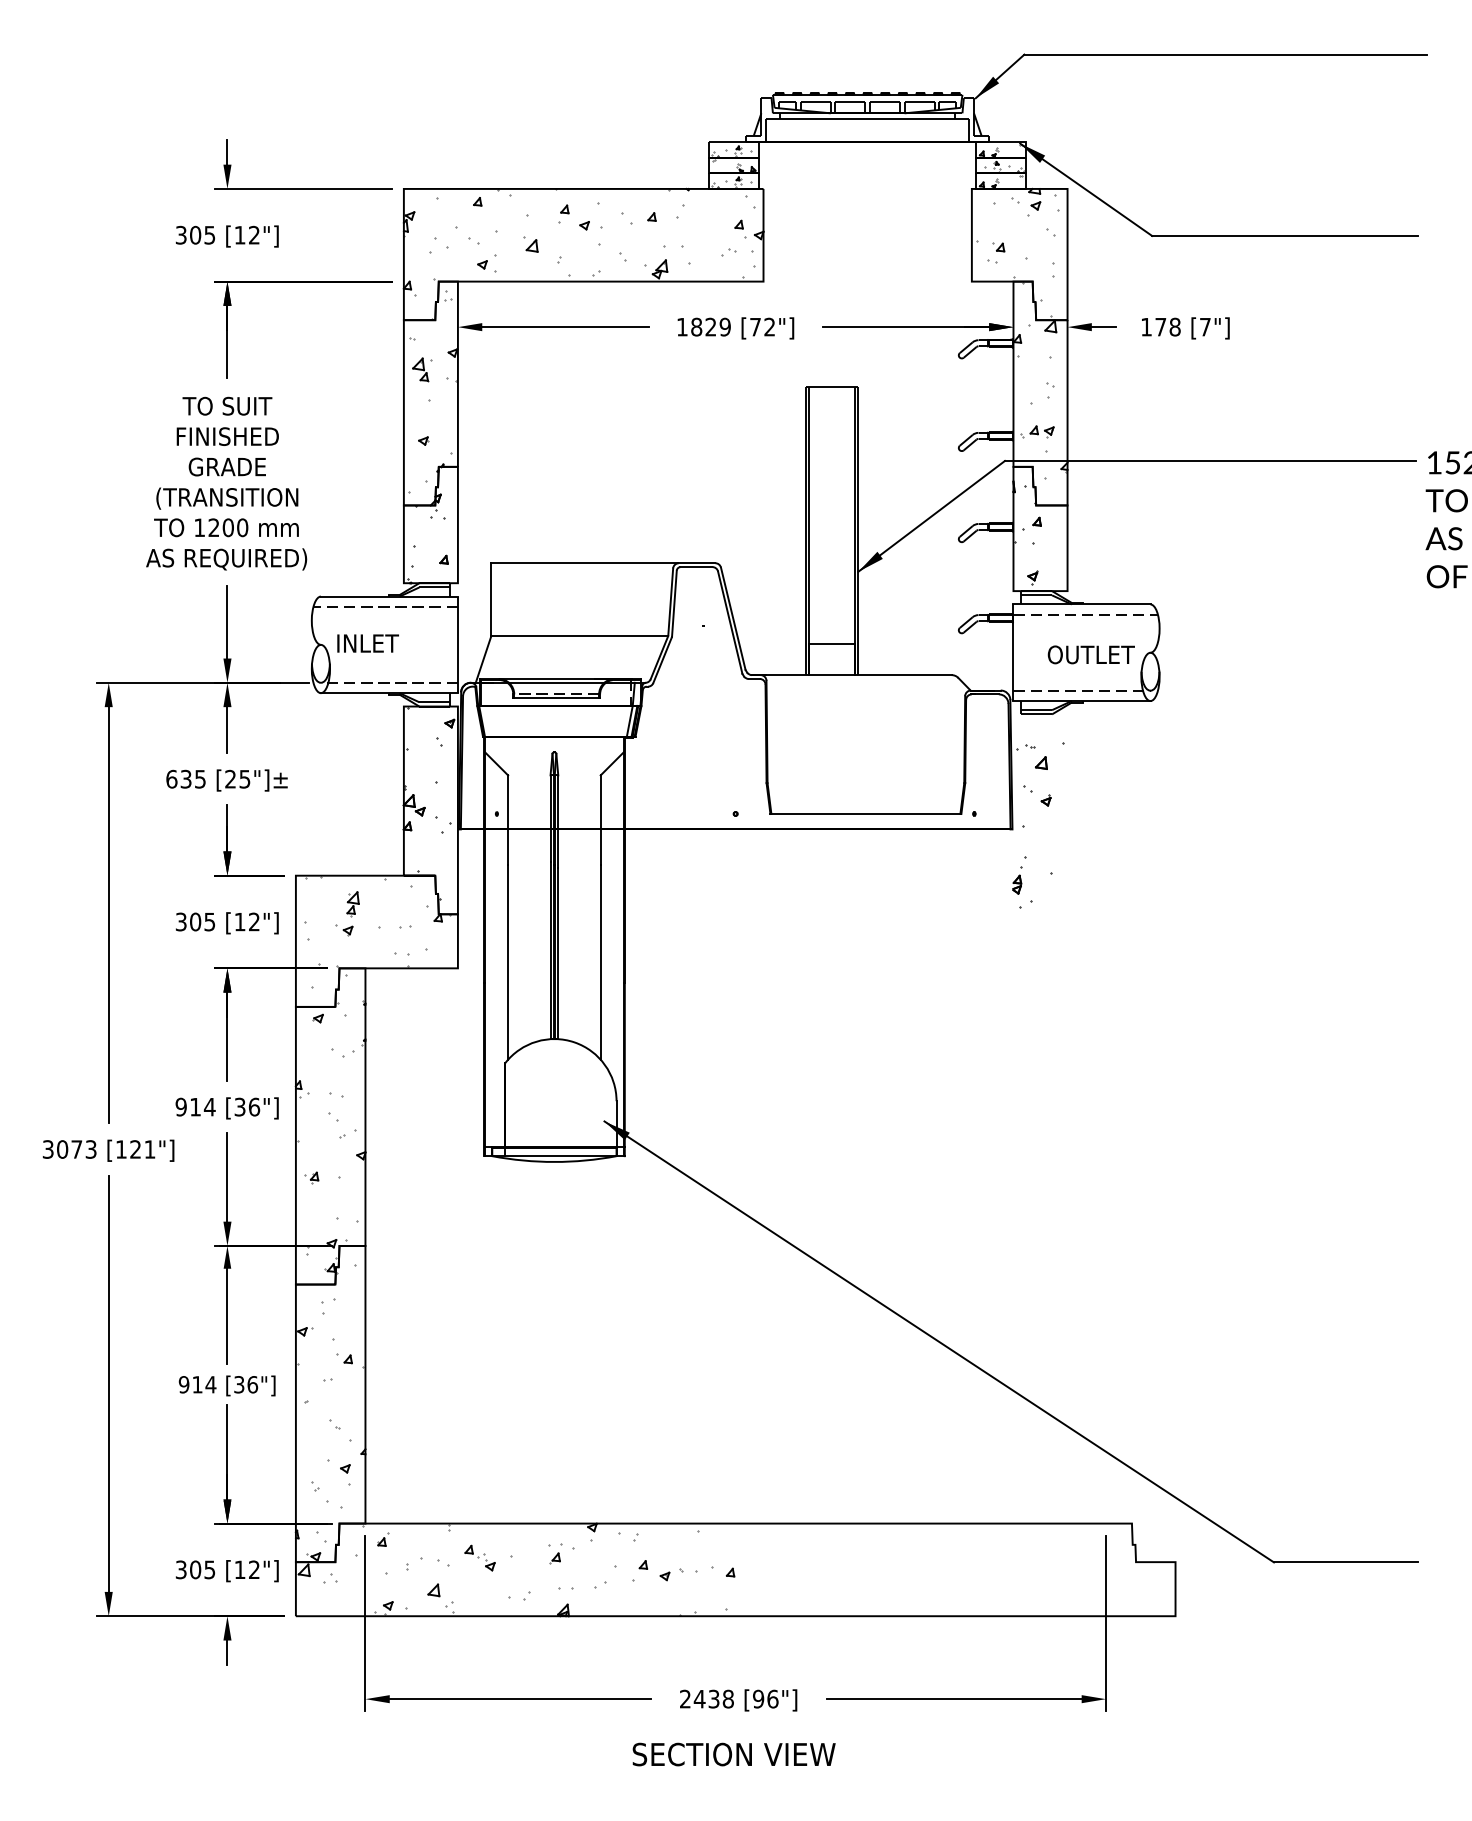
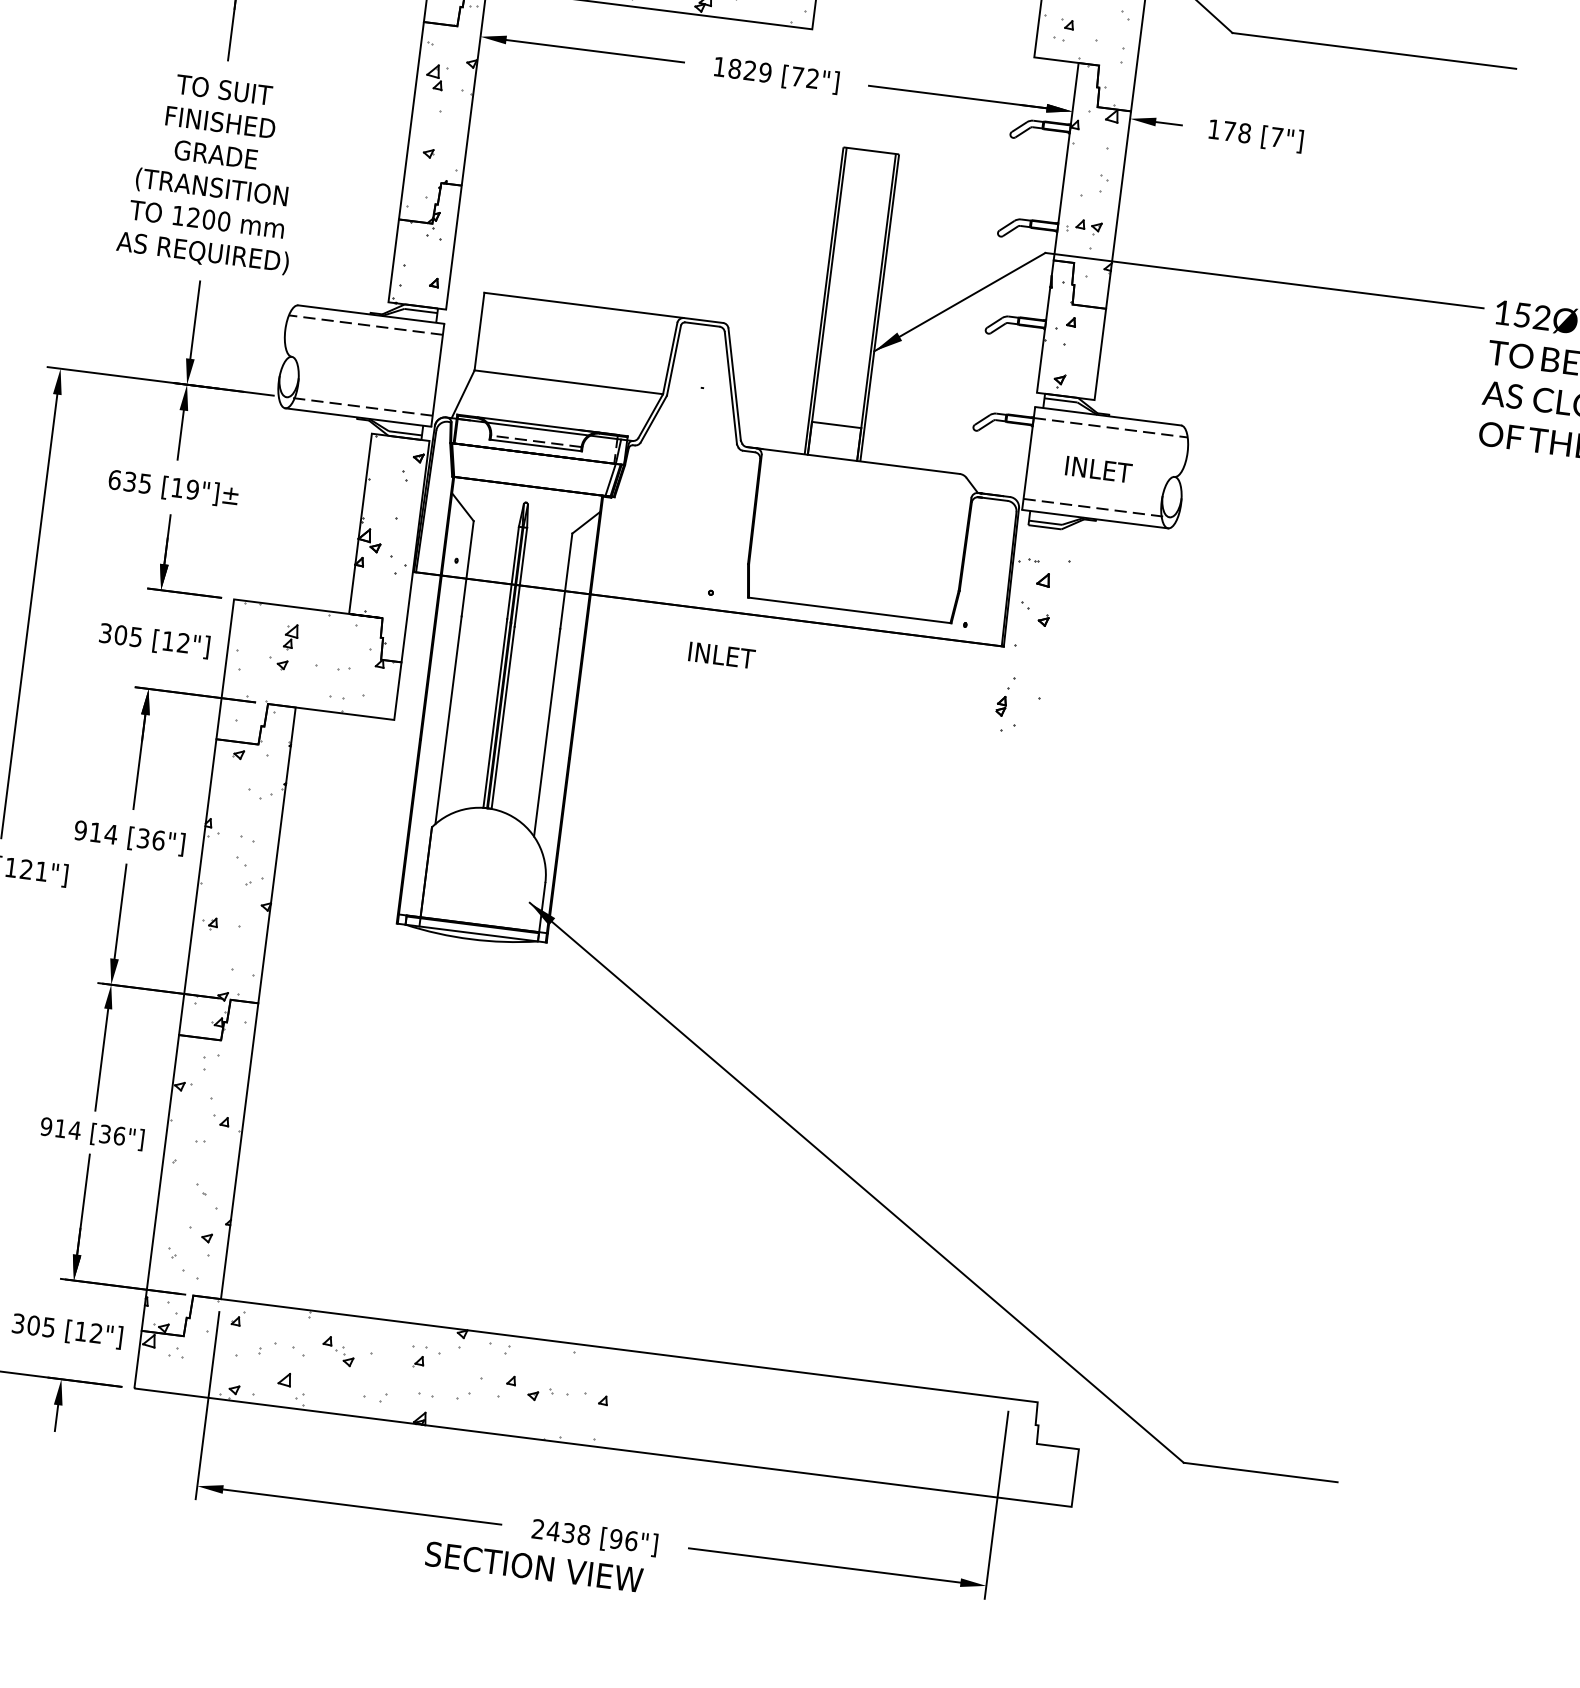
text: (367, 643) -> (721, 655), moved
text: (1090, 654) -> (1110, 470), OUTLET -> INLET
text: (237, 778) -> (184, 487), [25"]± -> [19"]±
text: (733, 1754) -> (533, 1566), moved

